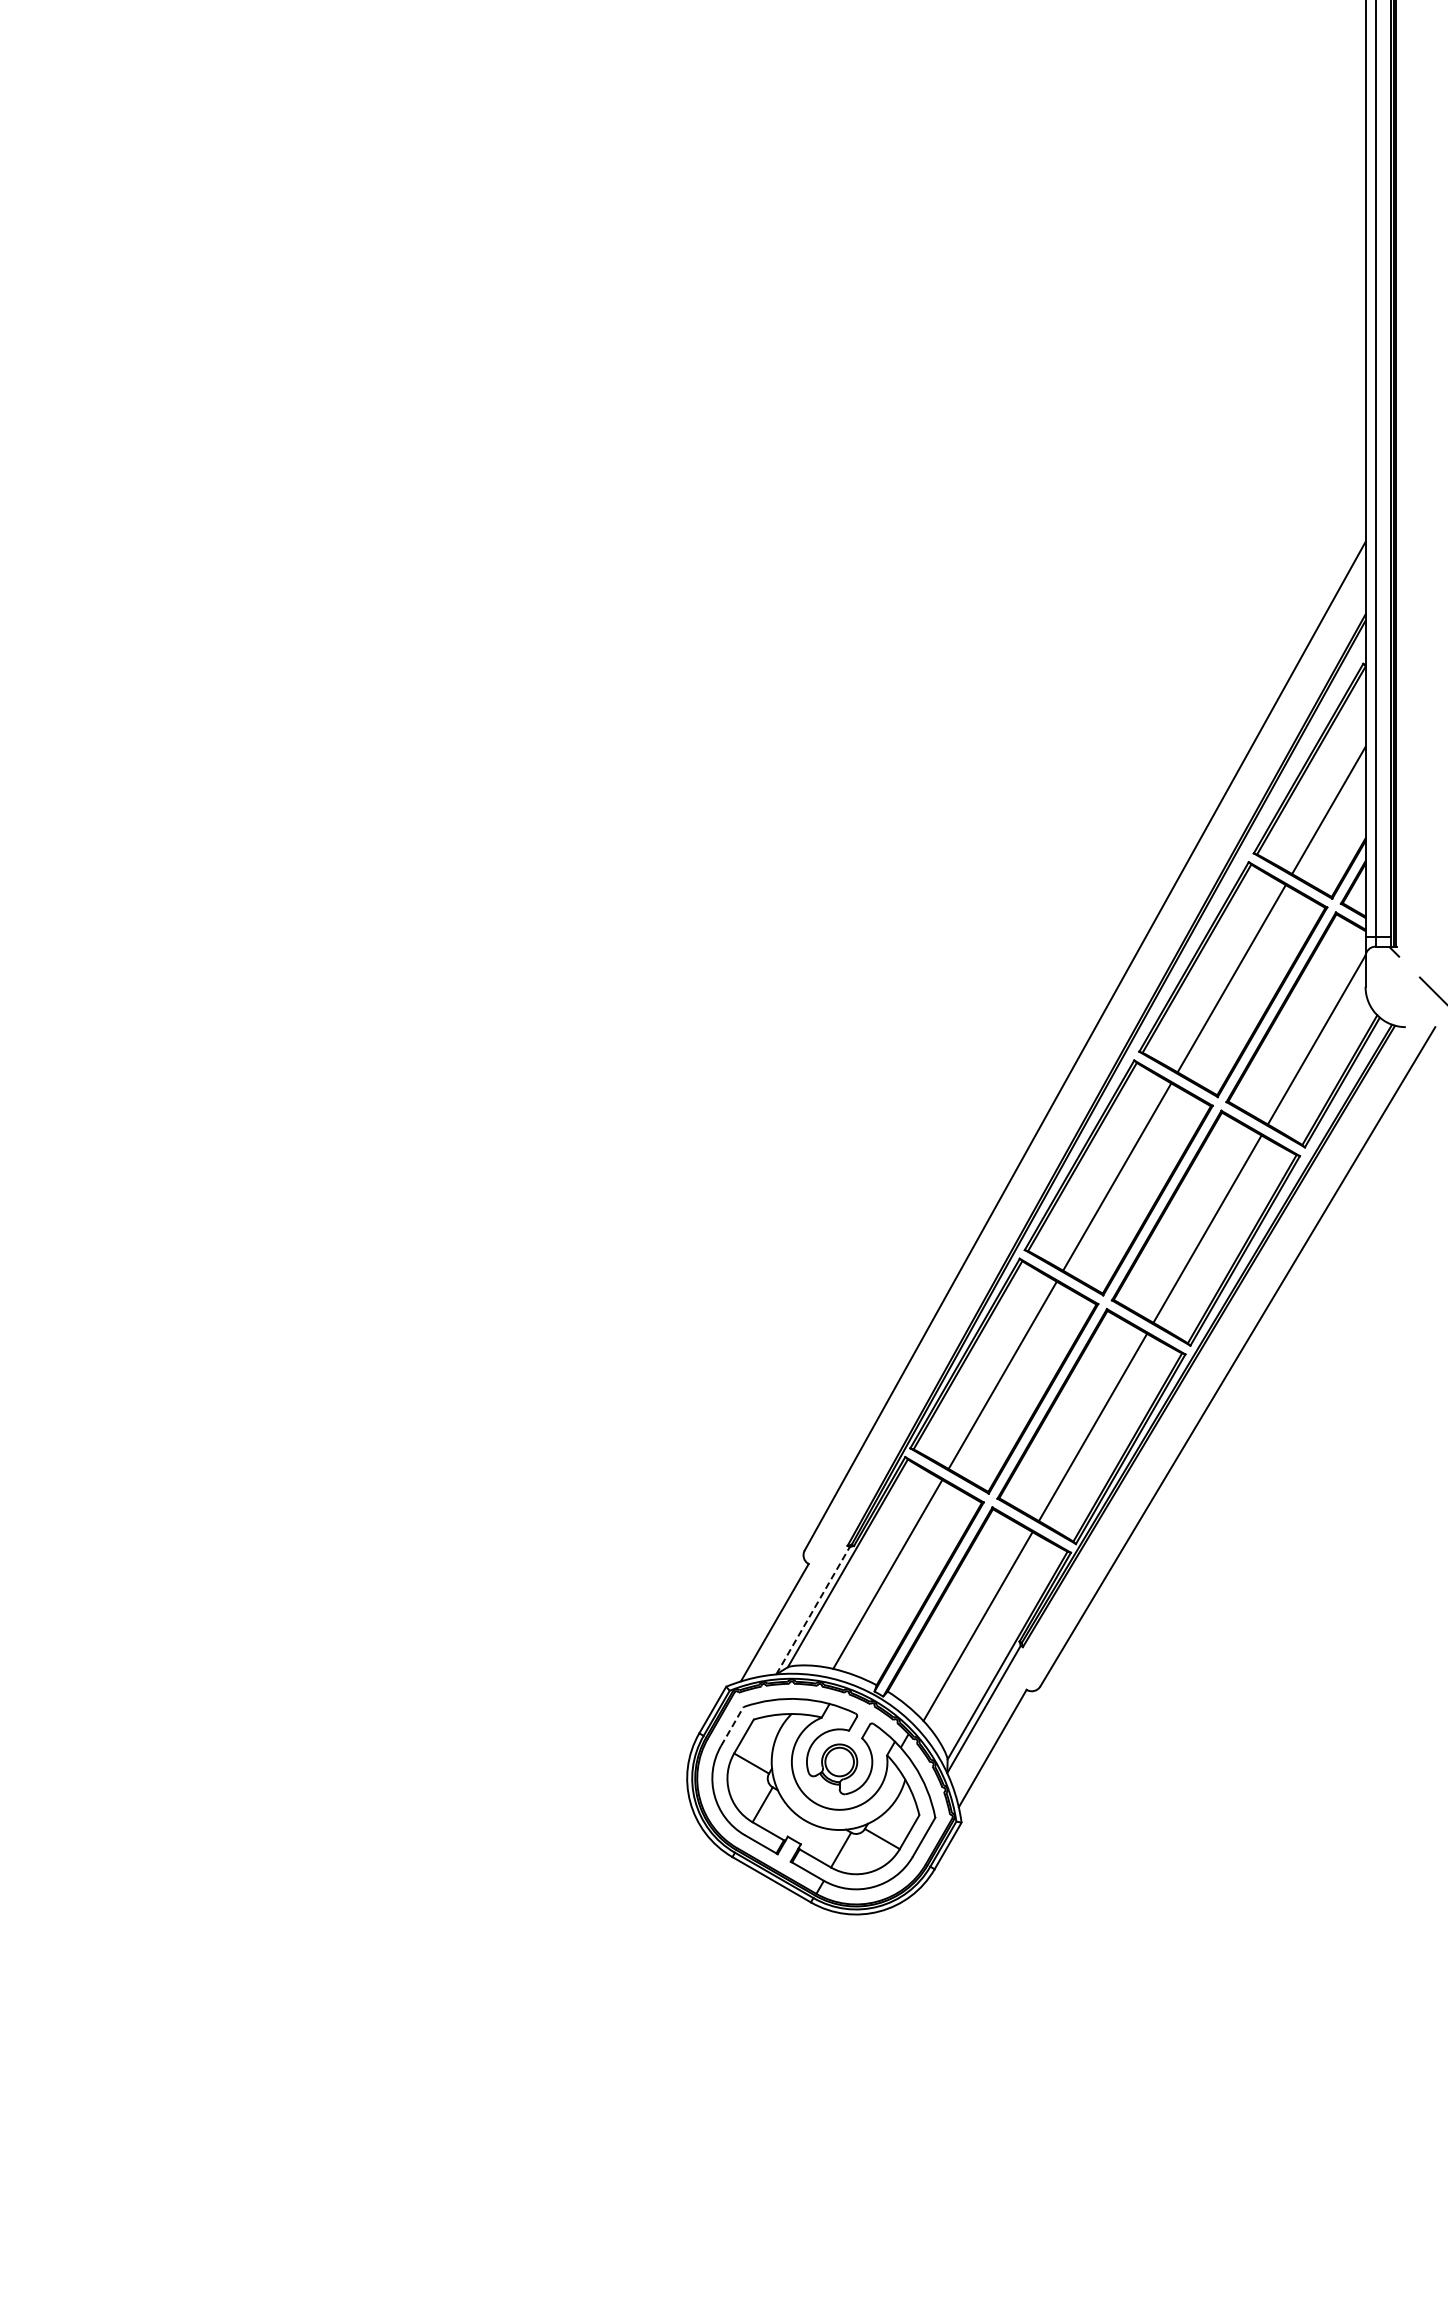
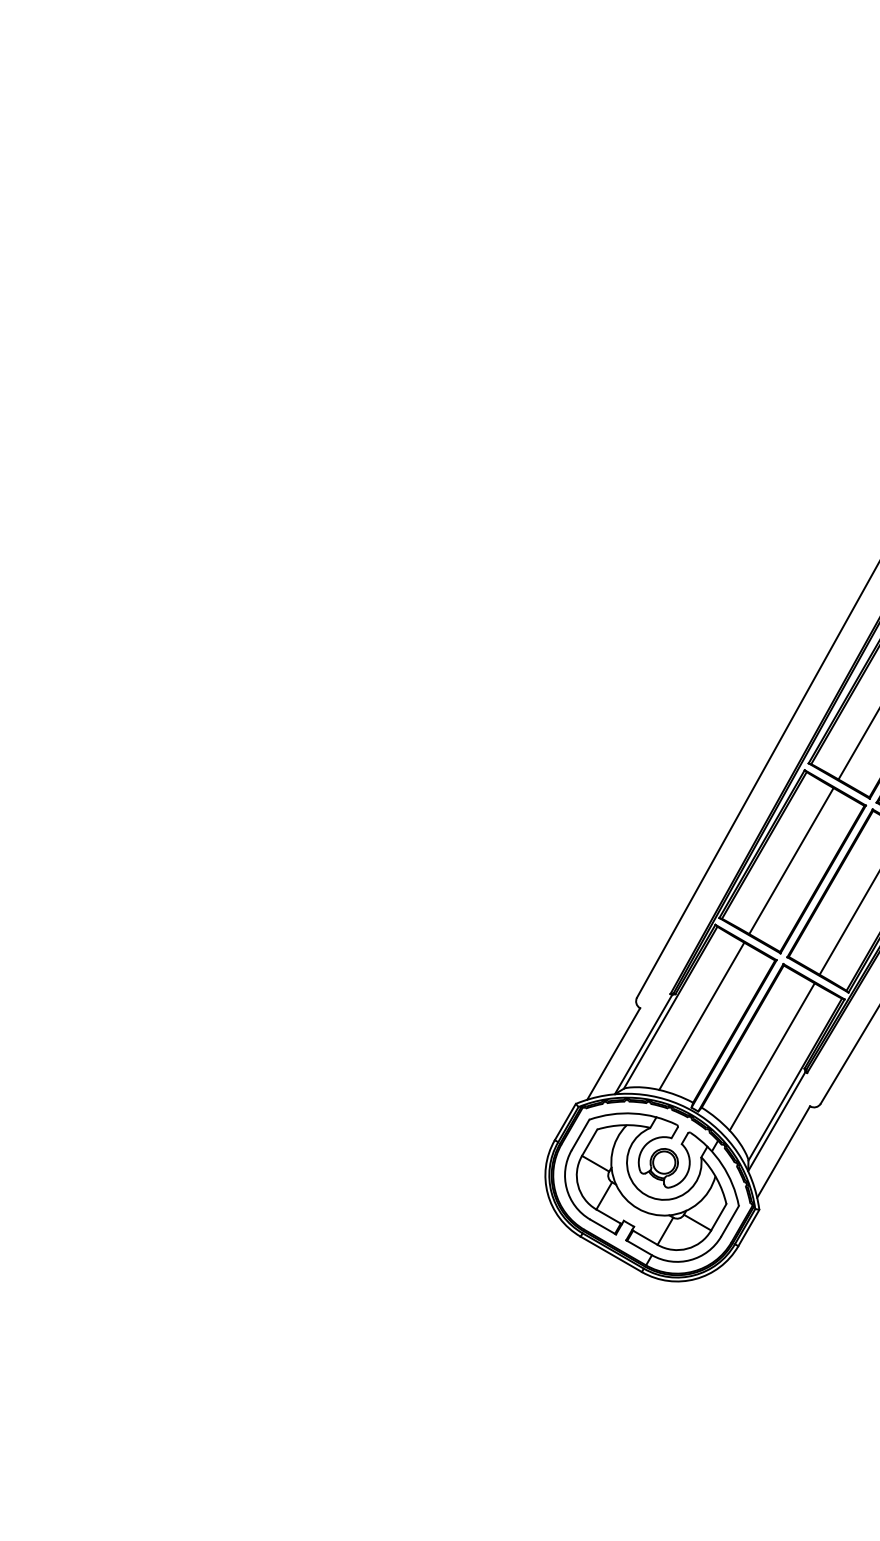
line: (813, 1610) -> (643, 1044), dashed -> solid
line: (732, 1726) -> (580, 1134), dashed -> solid

